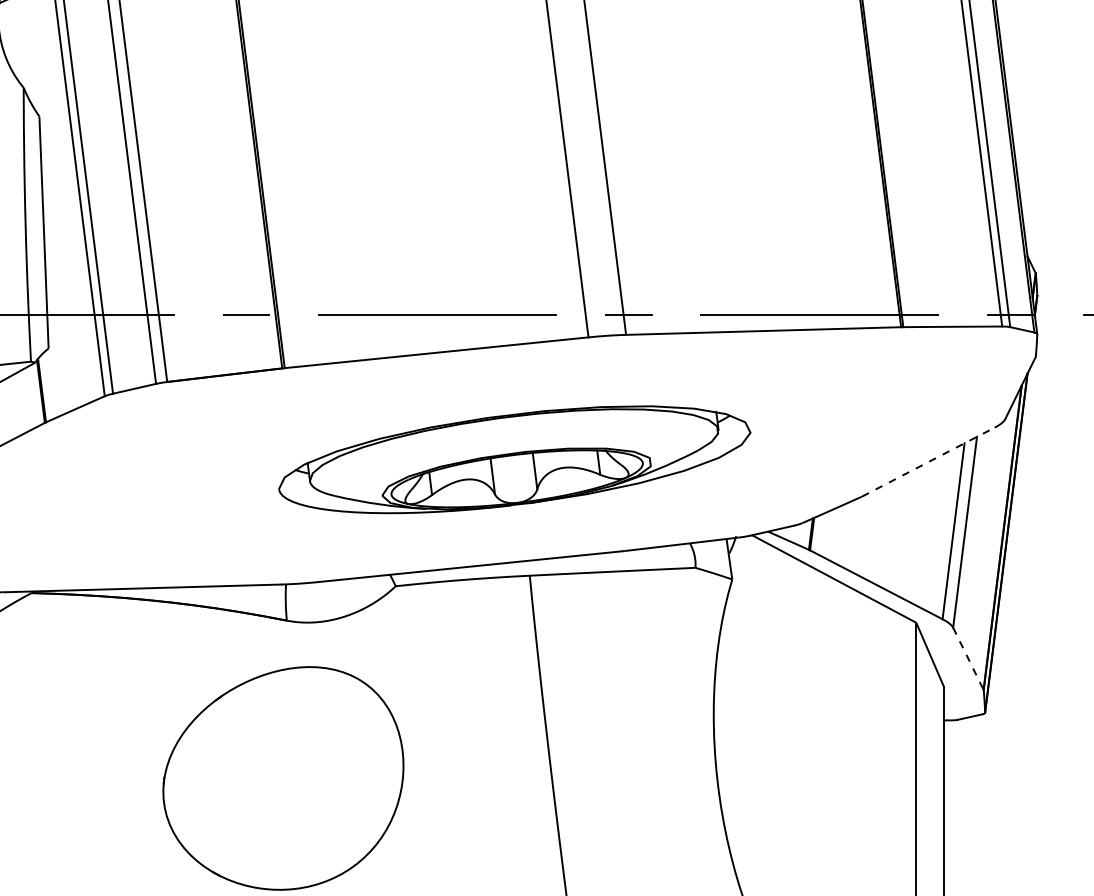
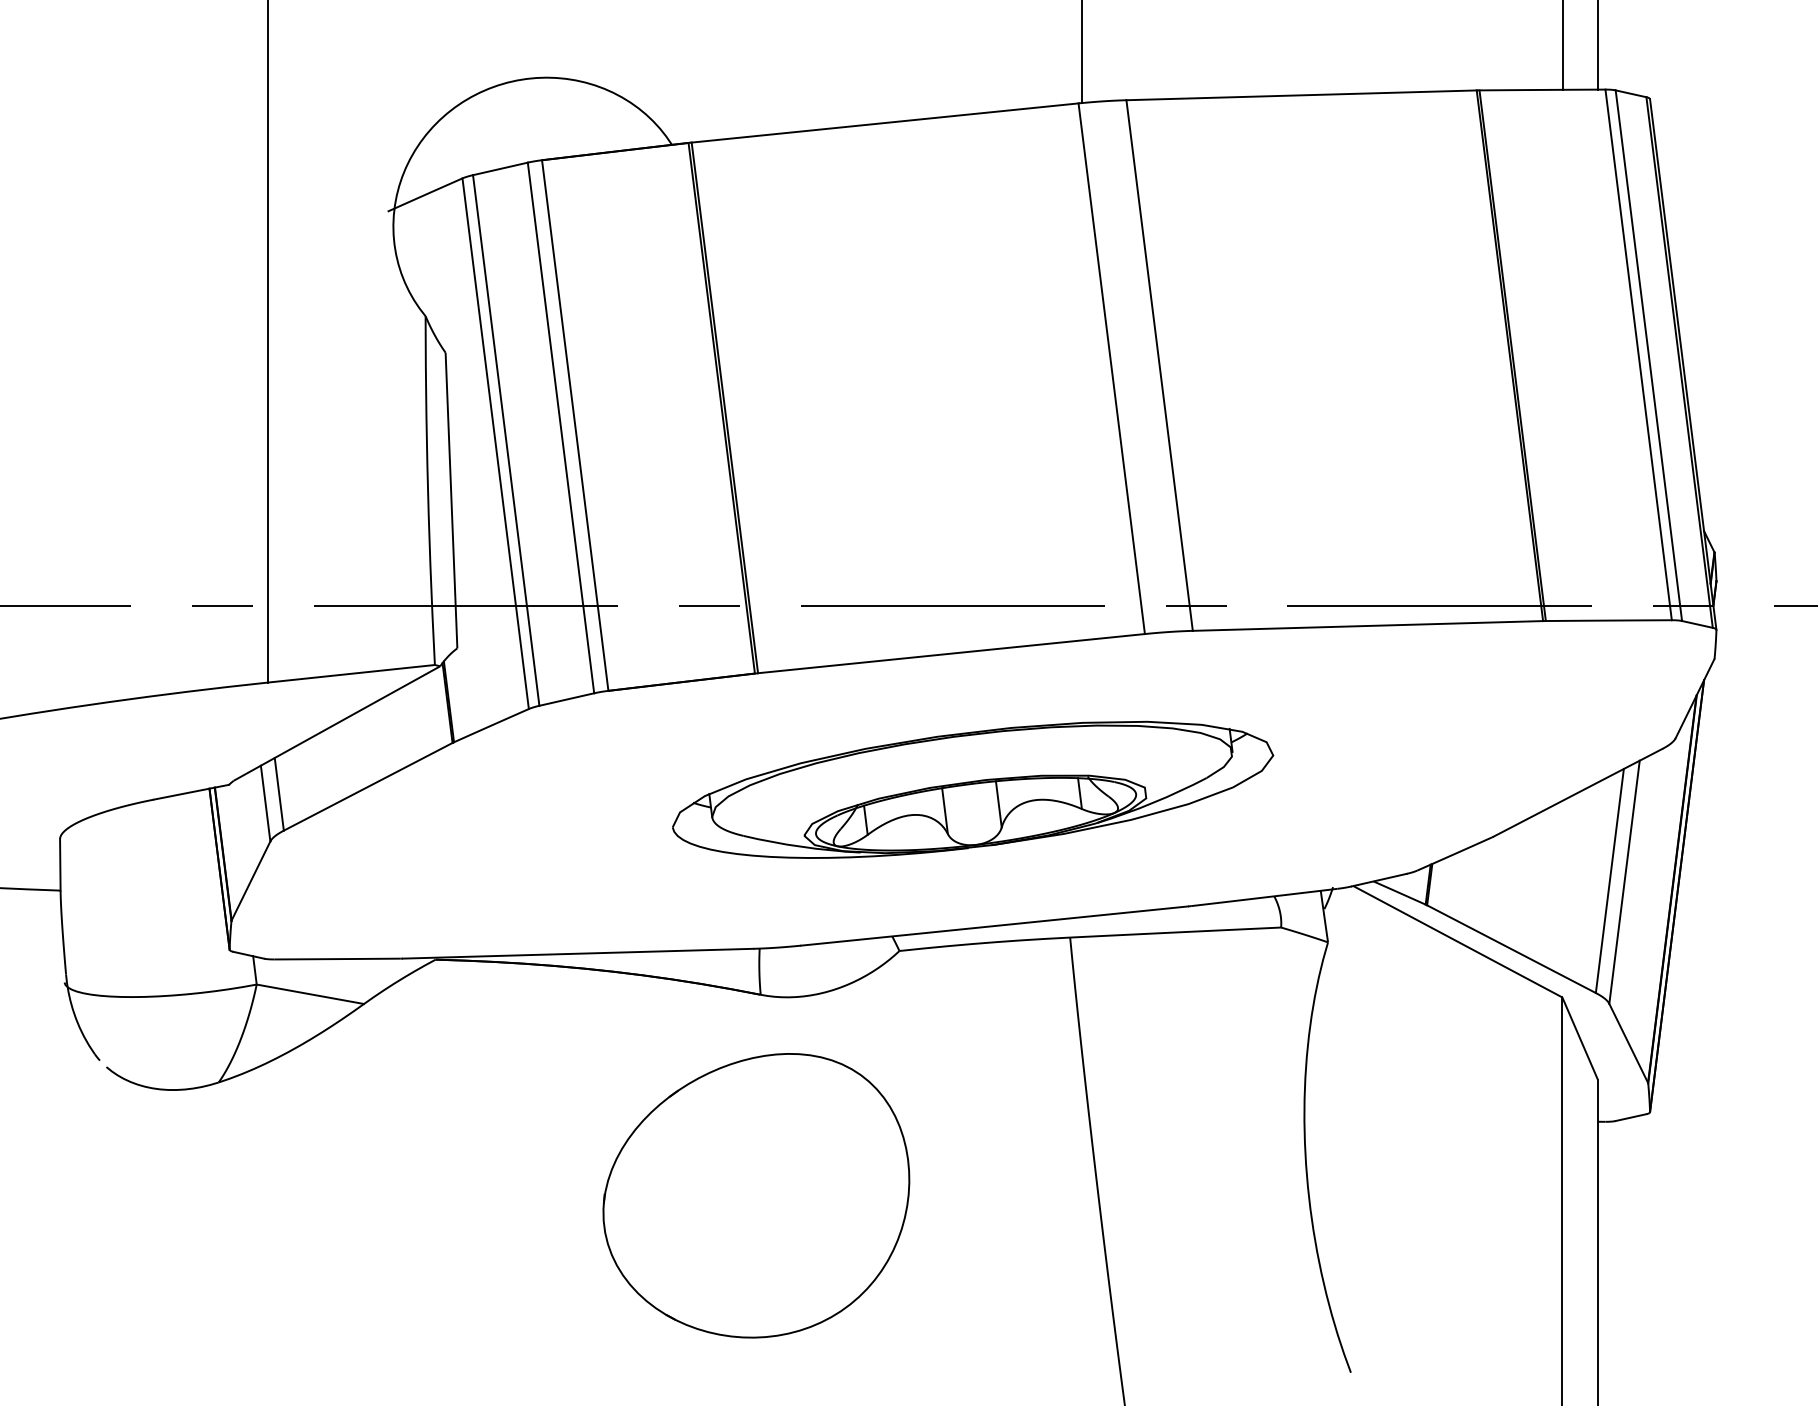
part: (515, 459) -> (973, 789), moved
line: (928, 461) -> (1578, 792), dashed -> solid
line: (968, 658) -> (1628, 1043), dashed -> solid

